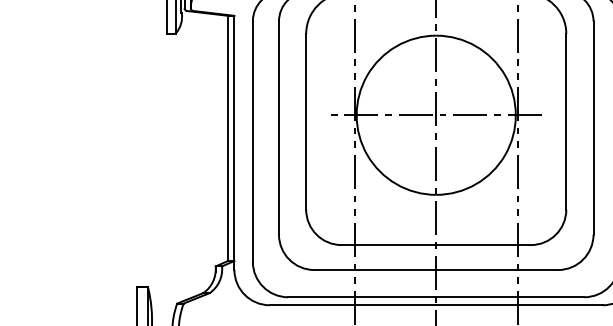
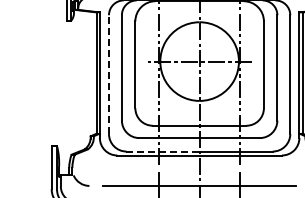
line: (253, 141) -> (109, 74), solid -> dashed
line: (363, 297) -> (163, 151), solid -> dashed

